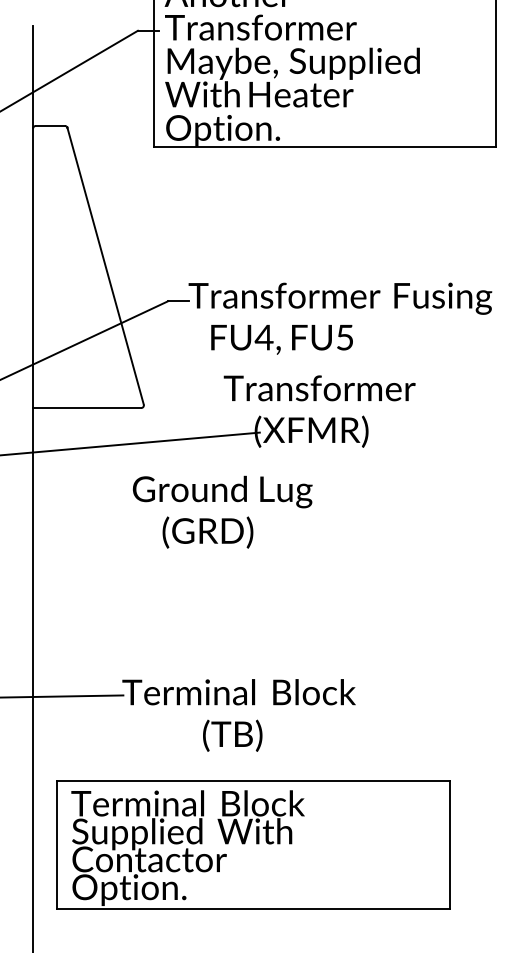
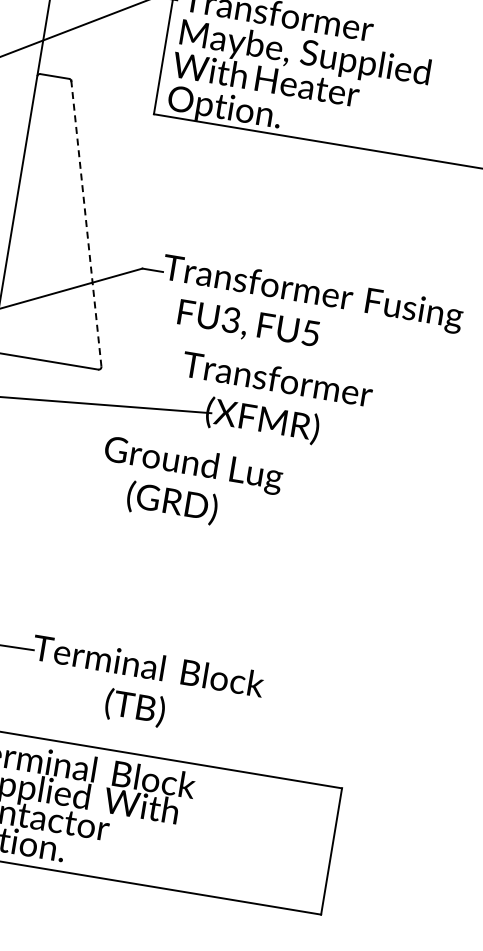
line: (105, 266) -> (86, 224), solid -> dashed
text: (263, 337) -> (230, 319), FU4, -> FU3,
text: (222, 511) -> (190, 484), moved

